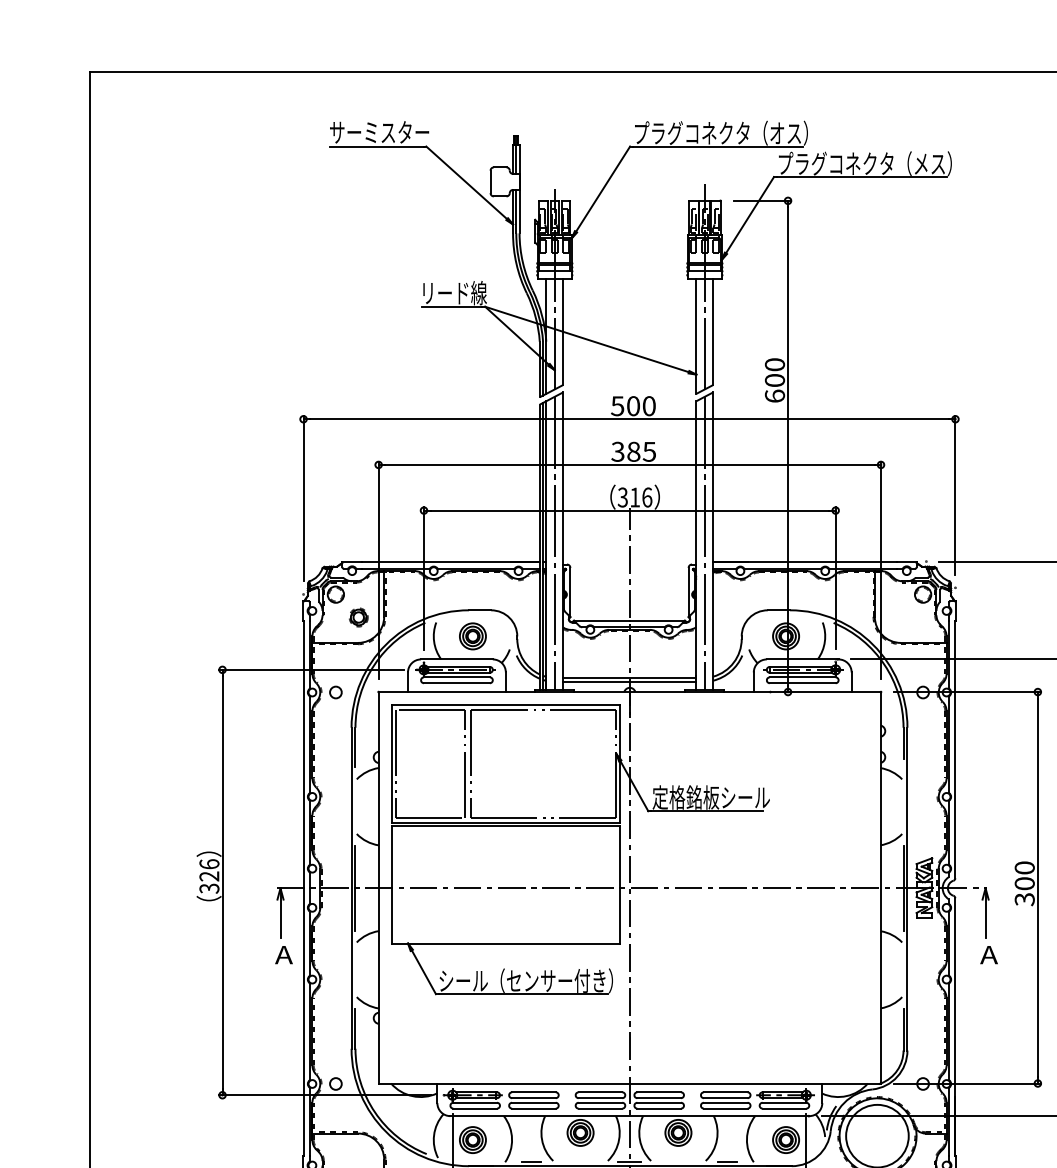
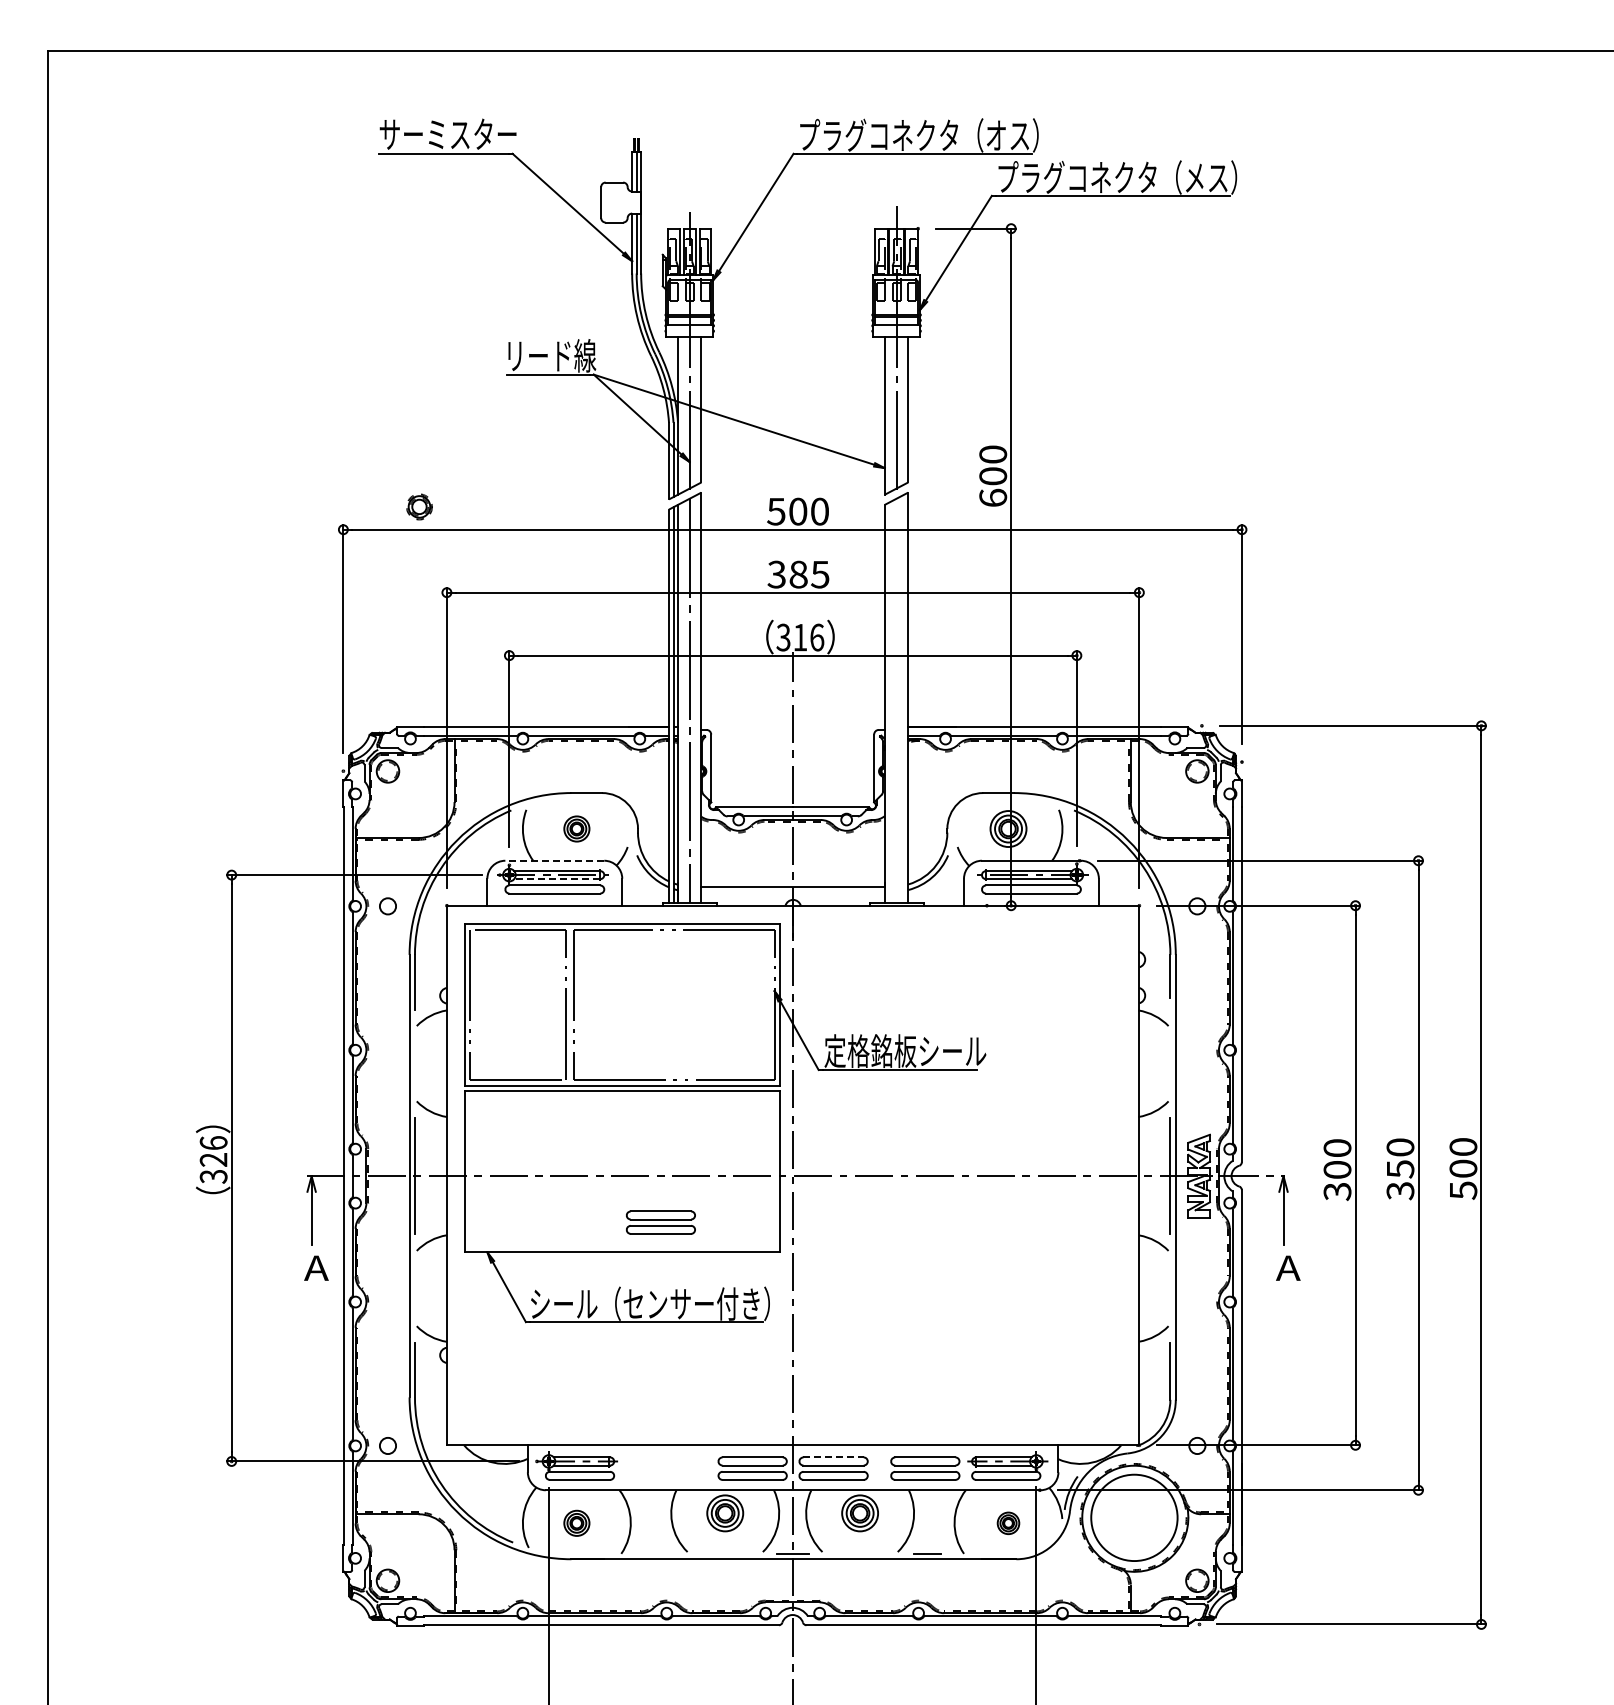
line: (704, 543) -> (896, 700), removed
part: (358, 617) -> (419, 506), moved
part: (472, 636) -> (576, 828), size x0.7
line: (456, 659) -> (554, 860), solid -> dashed
line: (458, 673) -> (556, 879), solid -> dashed
line: (629, 681) -> (792, 891), removed
line: (659, 1092) -> (834, 1457), solid -> dashed
part: (533, 1100) -> (660, 1222), moved
part: (472, 1140) -> (576, 1523), size x0.7
part: (786, 1140) -> (1008, 1523), size x0.6
line: (531, 1162) -> (657, 1553), removed

